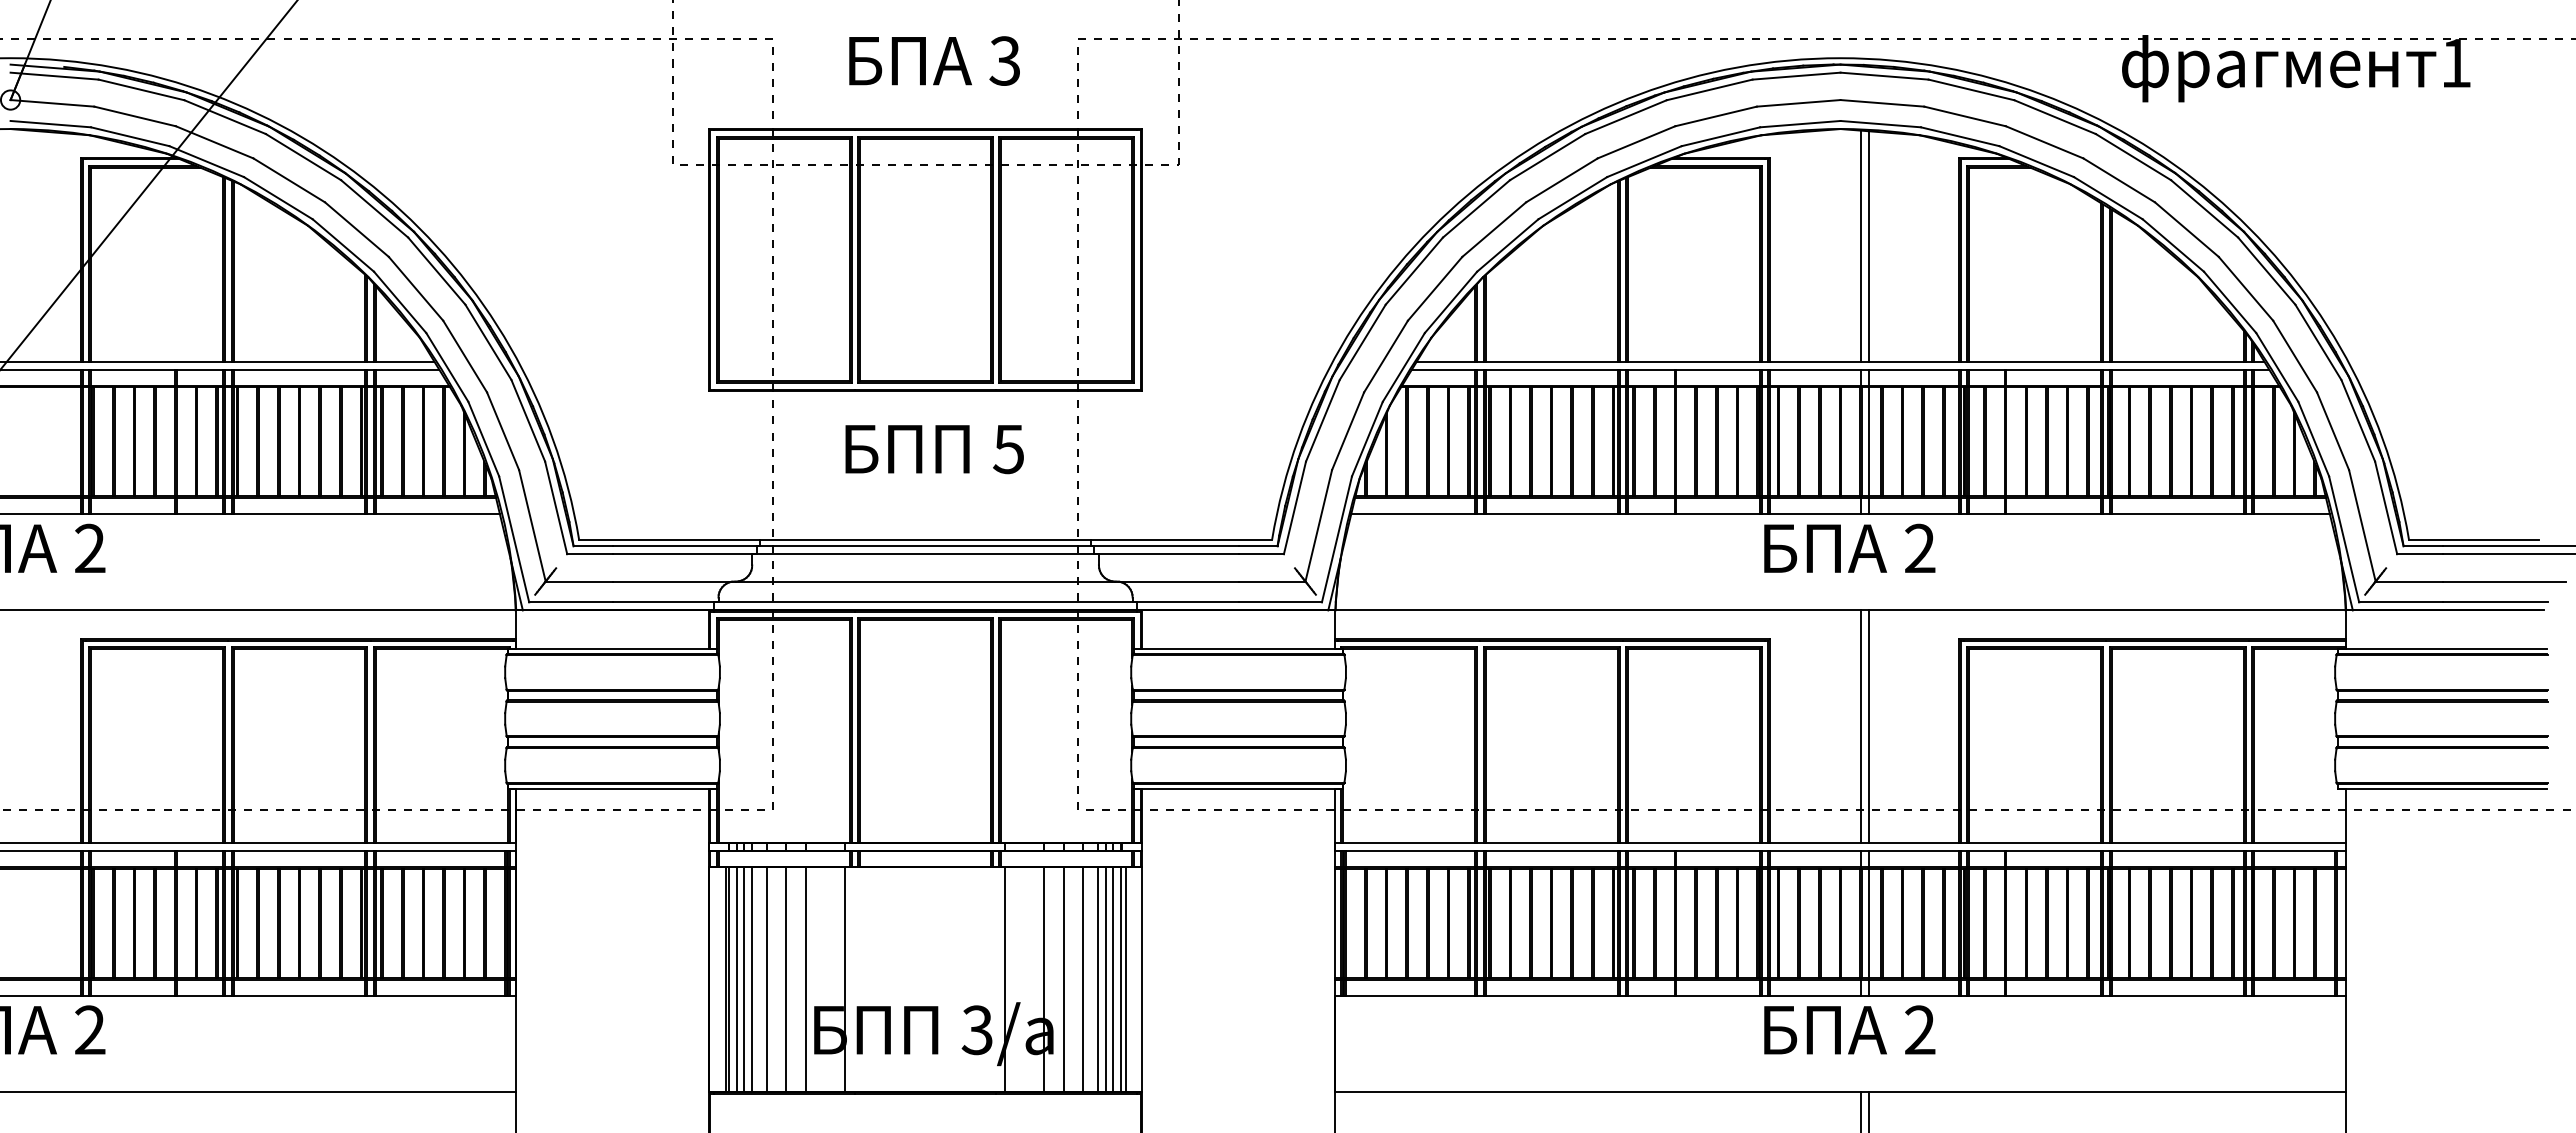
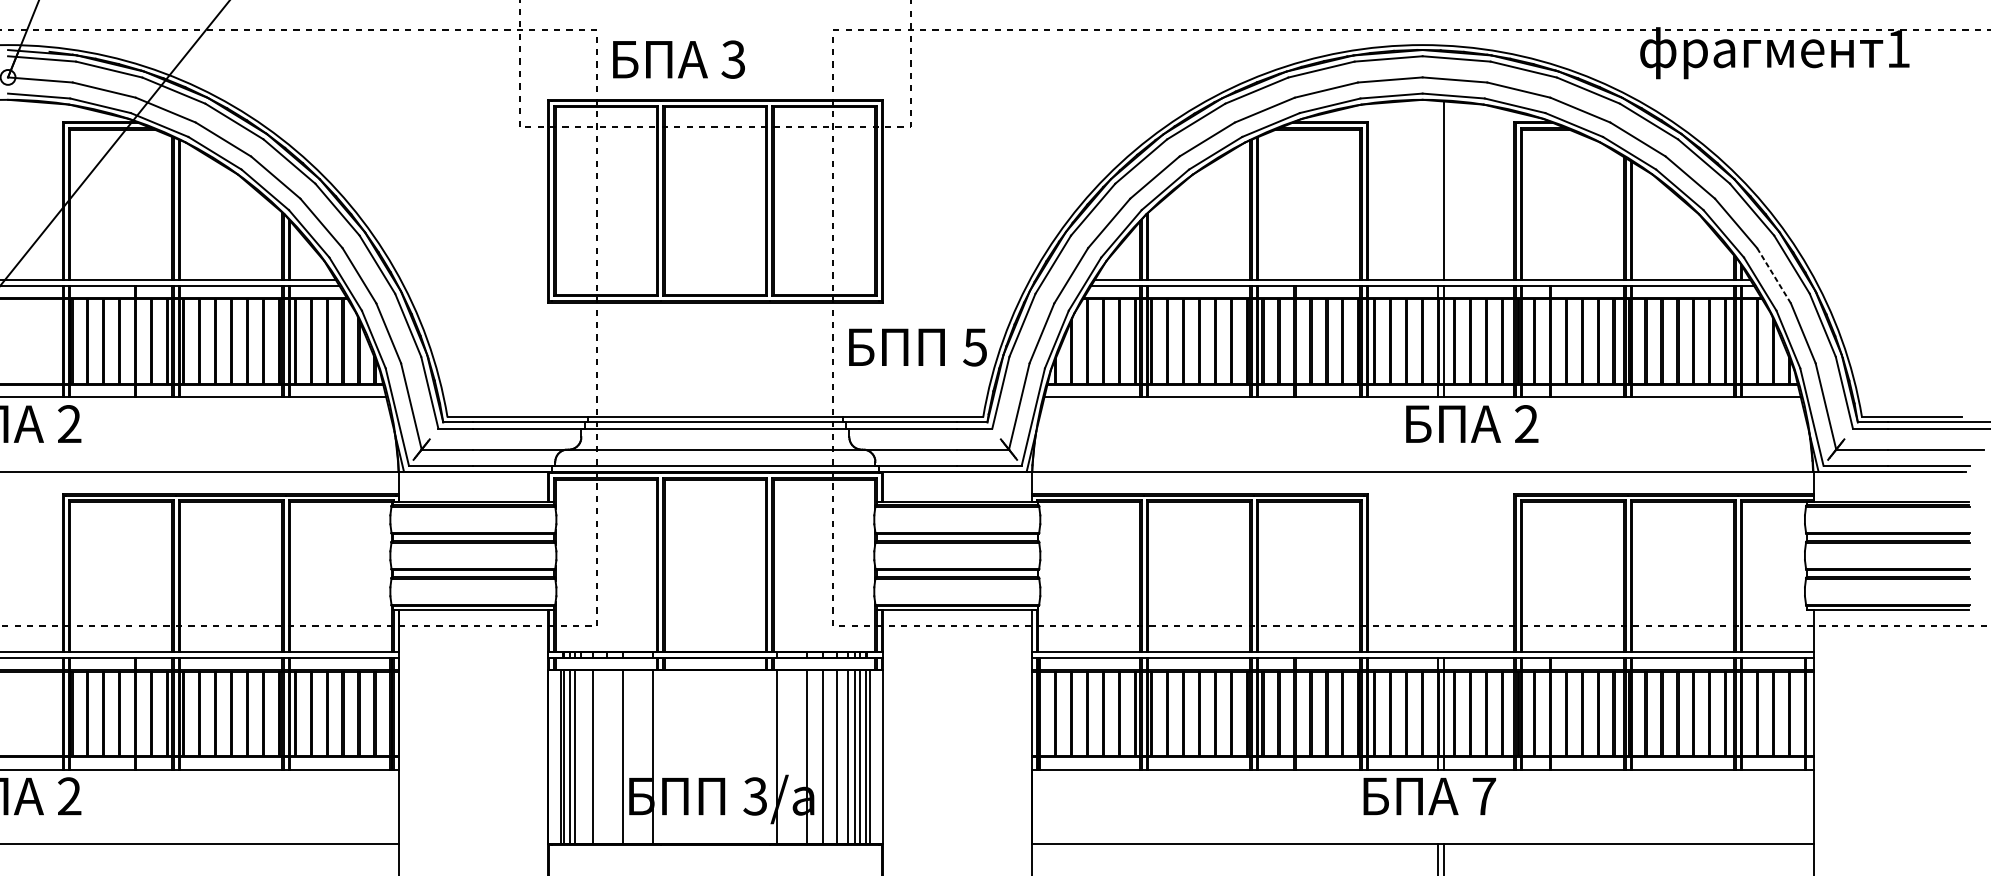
text: (934, 60) -> (678, 59), moved
line: (1860, 245) -> (1438, 189), removed
line: (2295, 356) -> (1774, 275), solid -> dashed
text: (934, 449) -> (917, 347), moved
text: (1849, 547) -> (1472, 423), moved
line: (1860, 726) -> (1438, 561), removed
line: (1868, 726) -> (1444, 561), removed
line: (752, 979) -> (581, 757), removed
line: (785, 979) -> (607, 757), removed
text: (1920, 1029) -> (1484, 795), 2 -> 7

